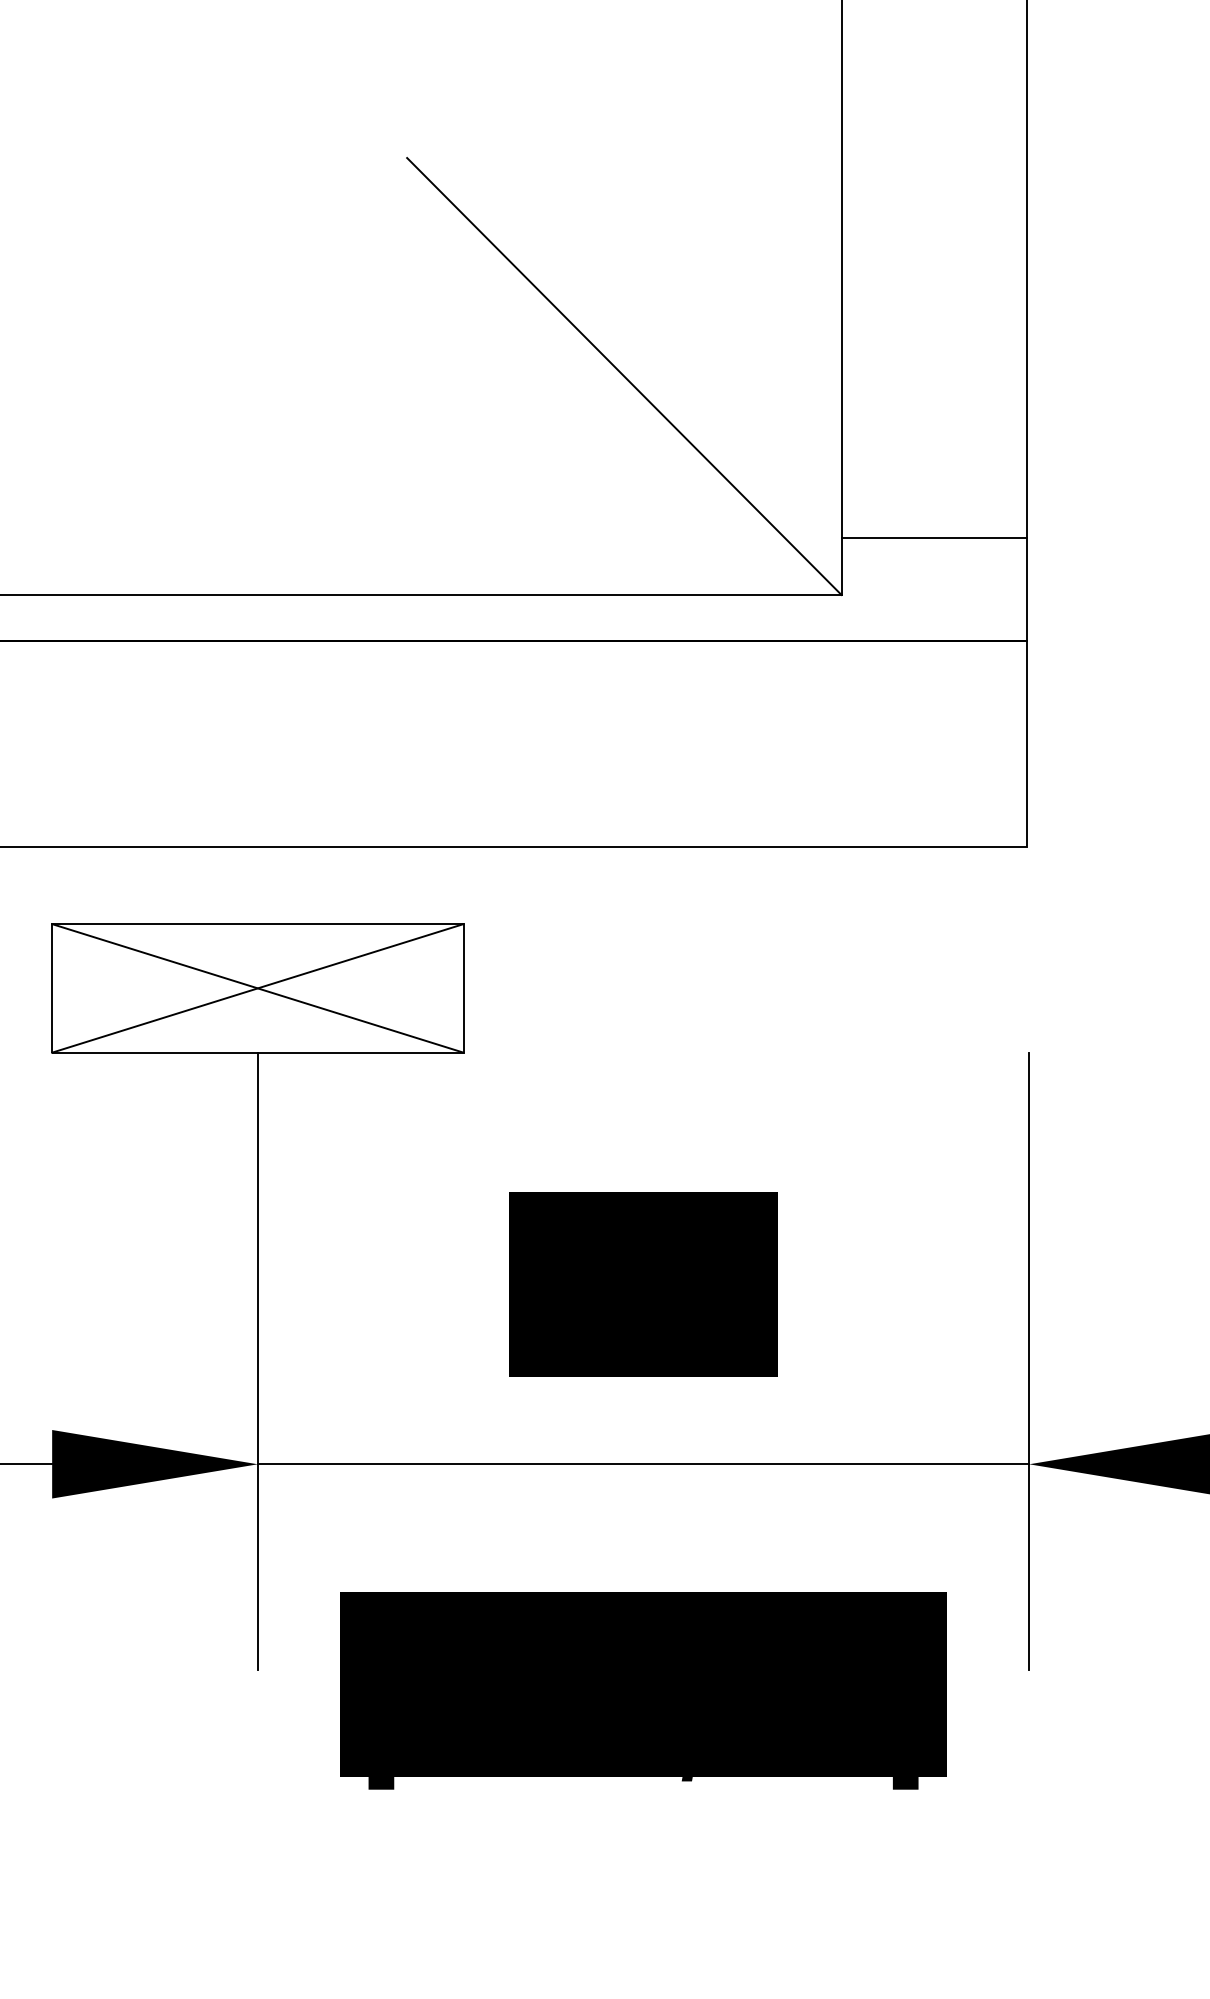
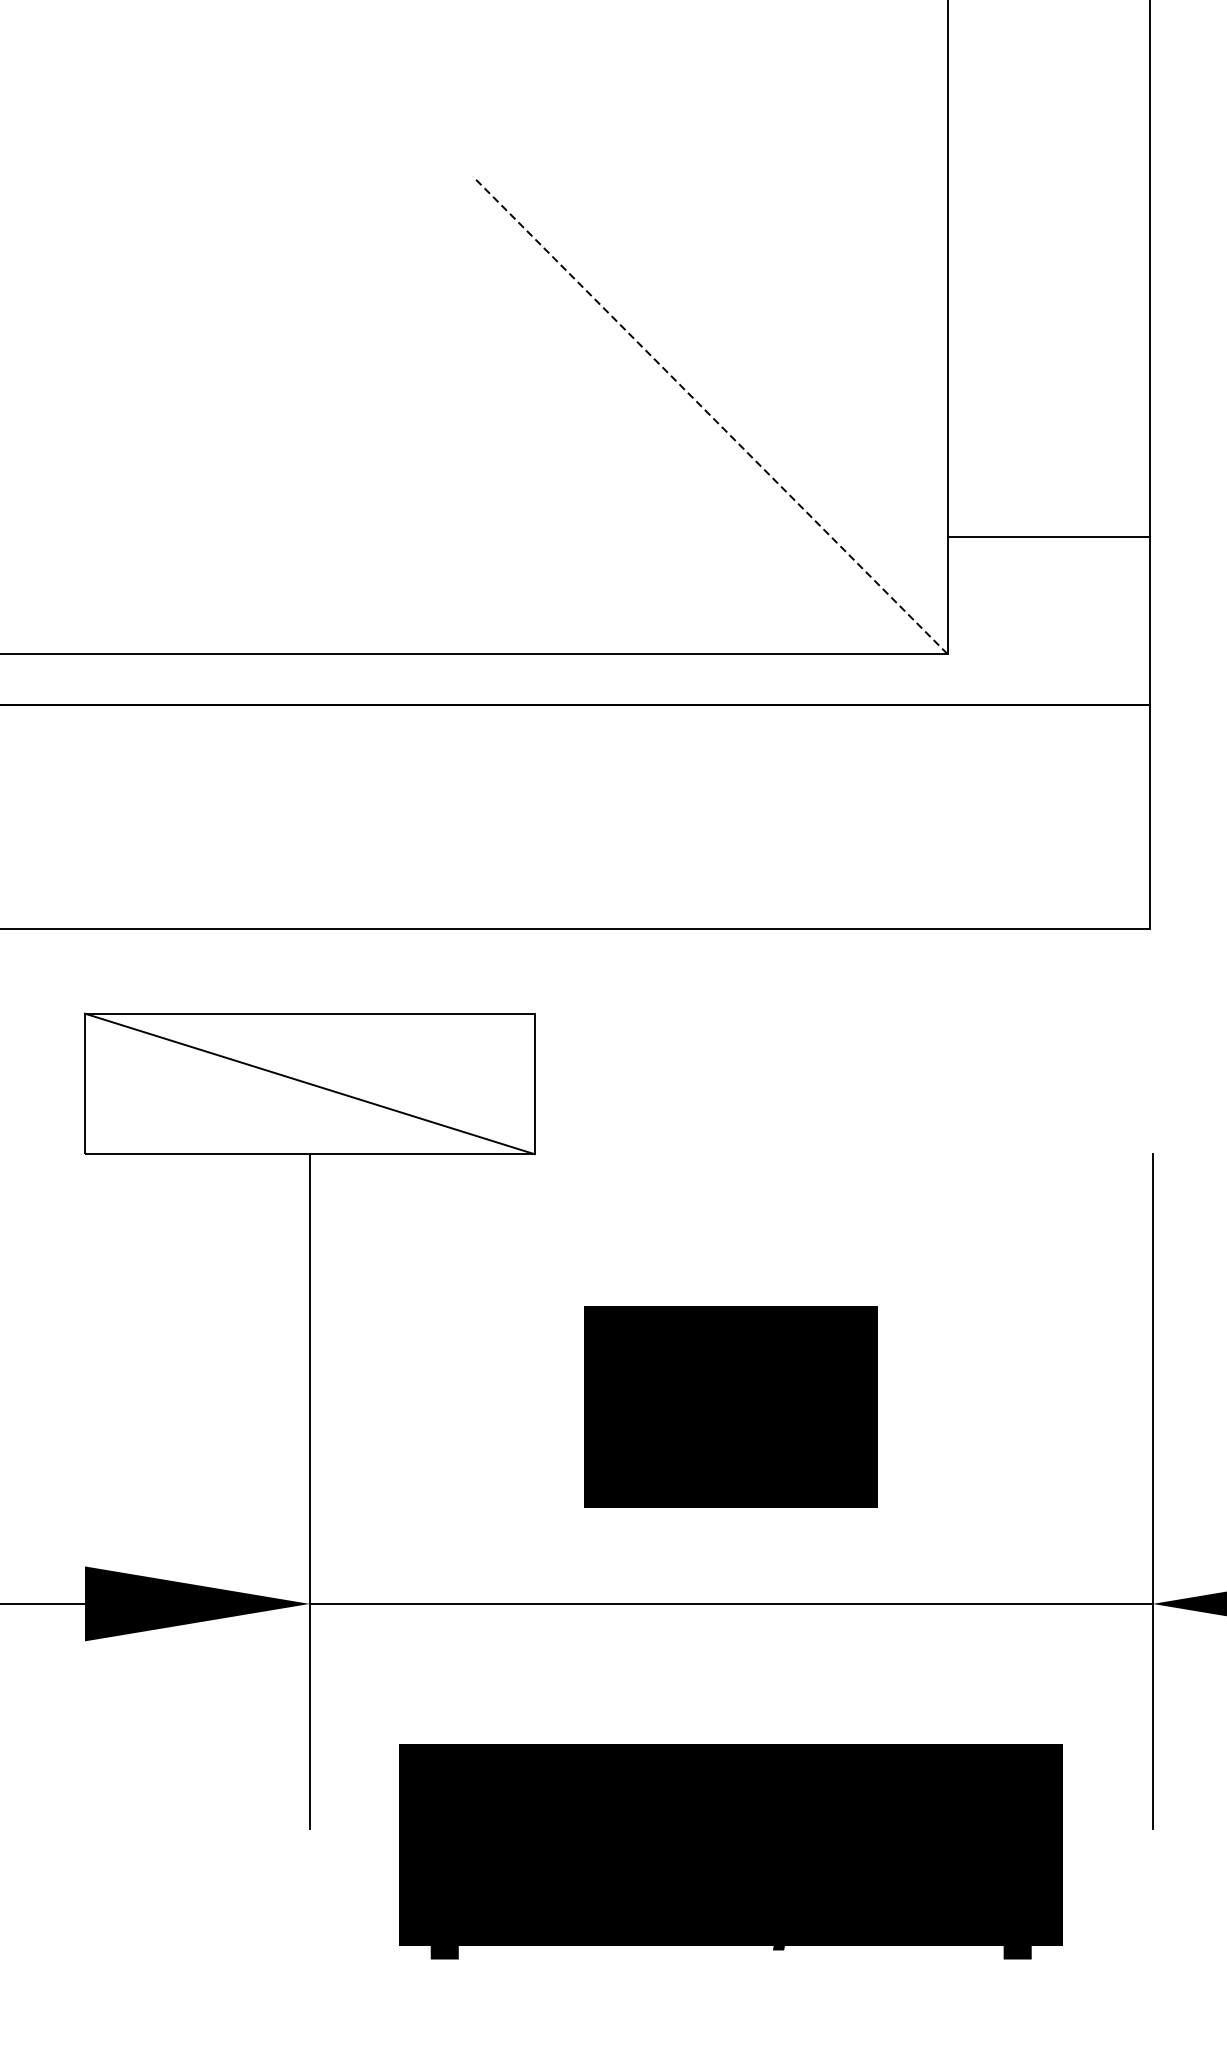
line: (623, 376) -> (709, 415), solid -> dashed
line: (933, 538) -> (1048, 536), moved
line: (257, 988) -> (309, 1084), removed

